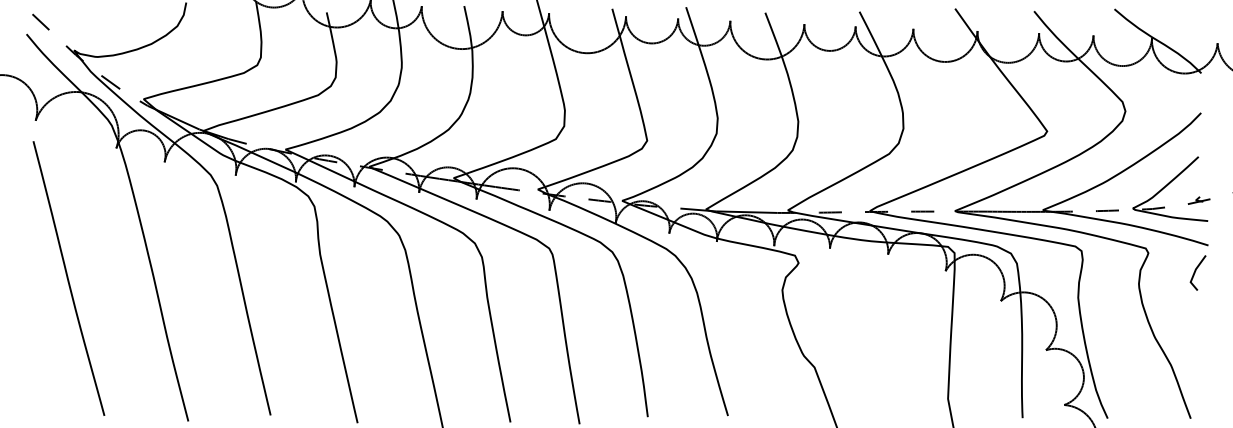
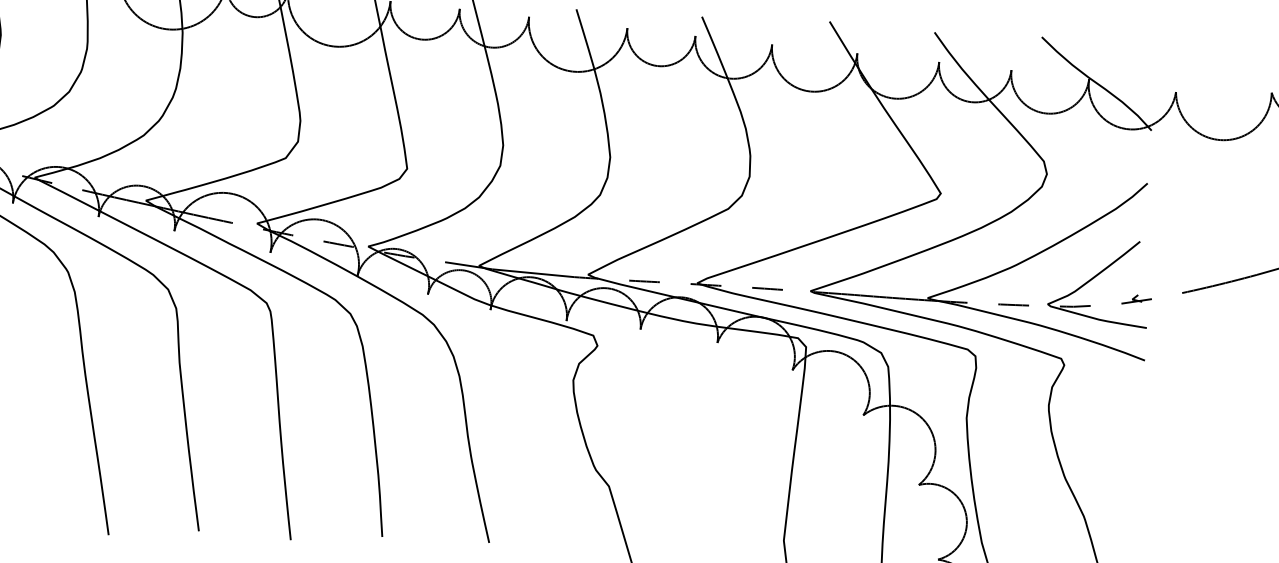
line: (1196, 271) -> (1126, 394), removed

